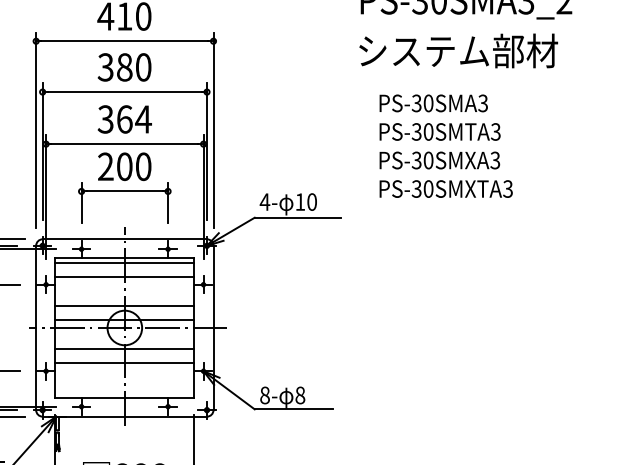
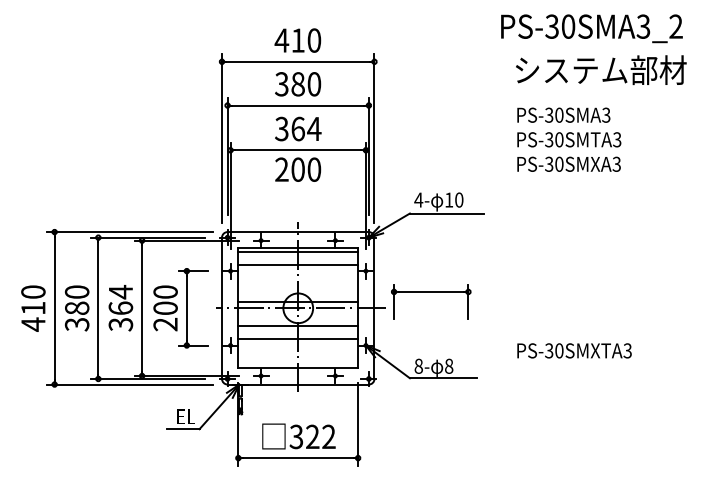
text: (458, 51) -> (601, 70), moved
text: (446, 188) -> (574, 350), moved
part: (125, 192) -> (431, 292), moved
line: (125, 306) -> (298, 289), removed

